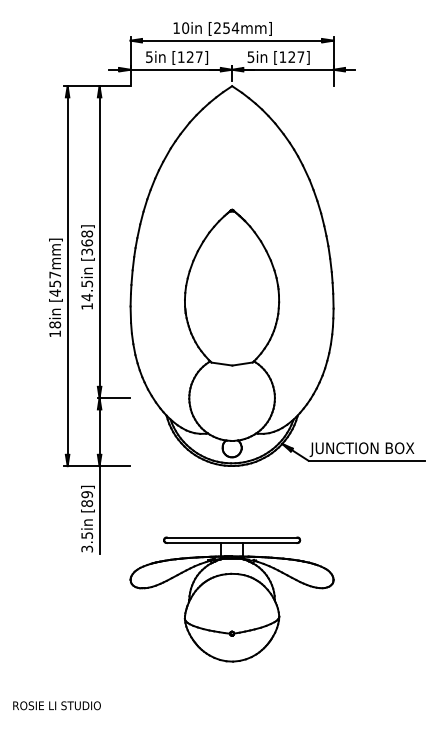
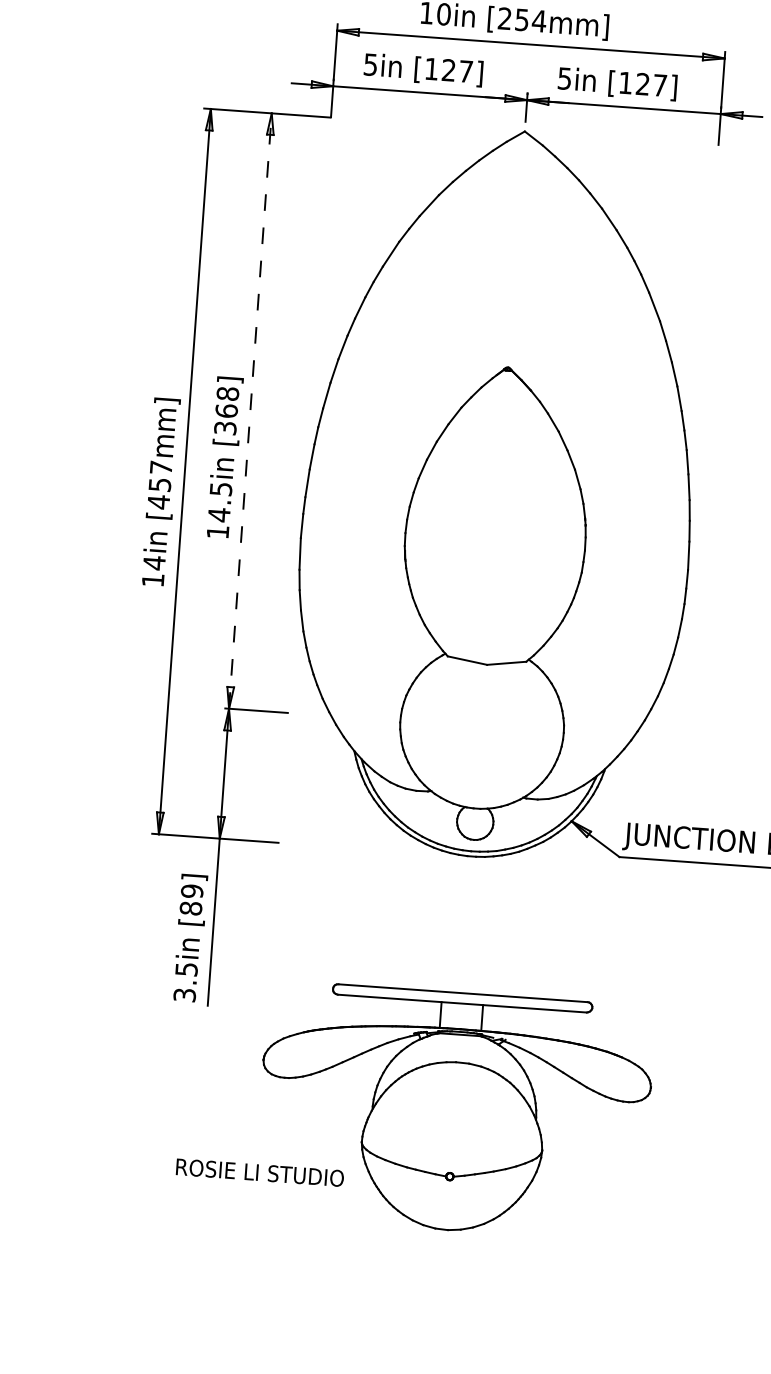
line: (99, 242) -> (250, 411), solid -> dashed
text: (55, 324) -> (155, 562), 18in -> 14in
text: (56, 705) -> (259, 1172), moved

